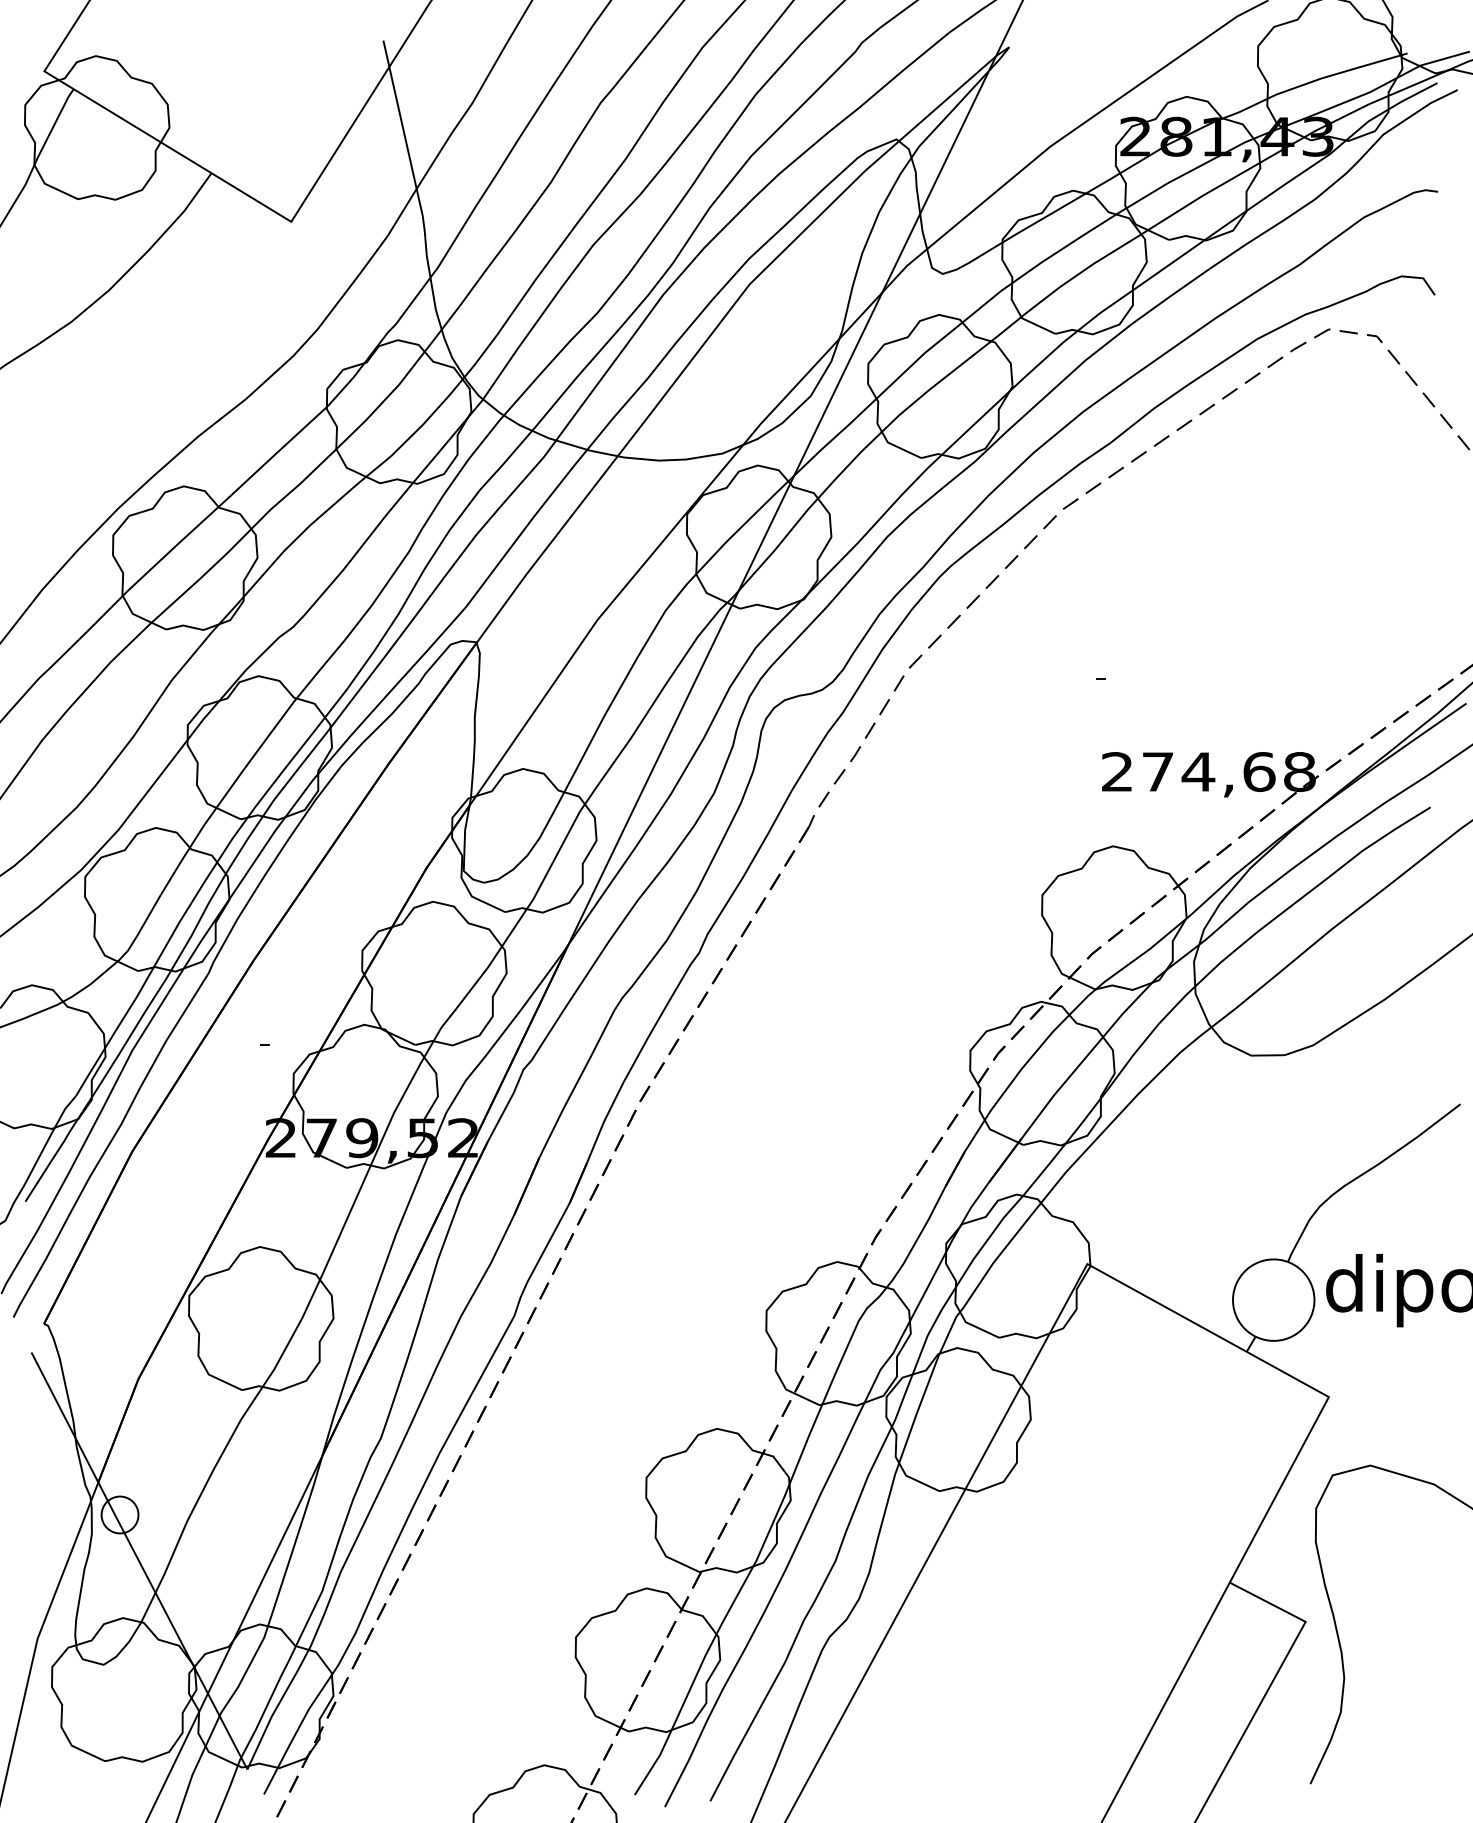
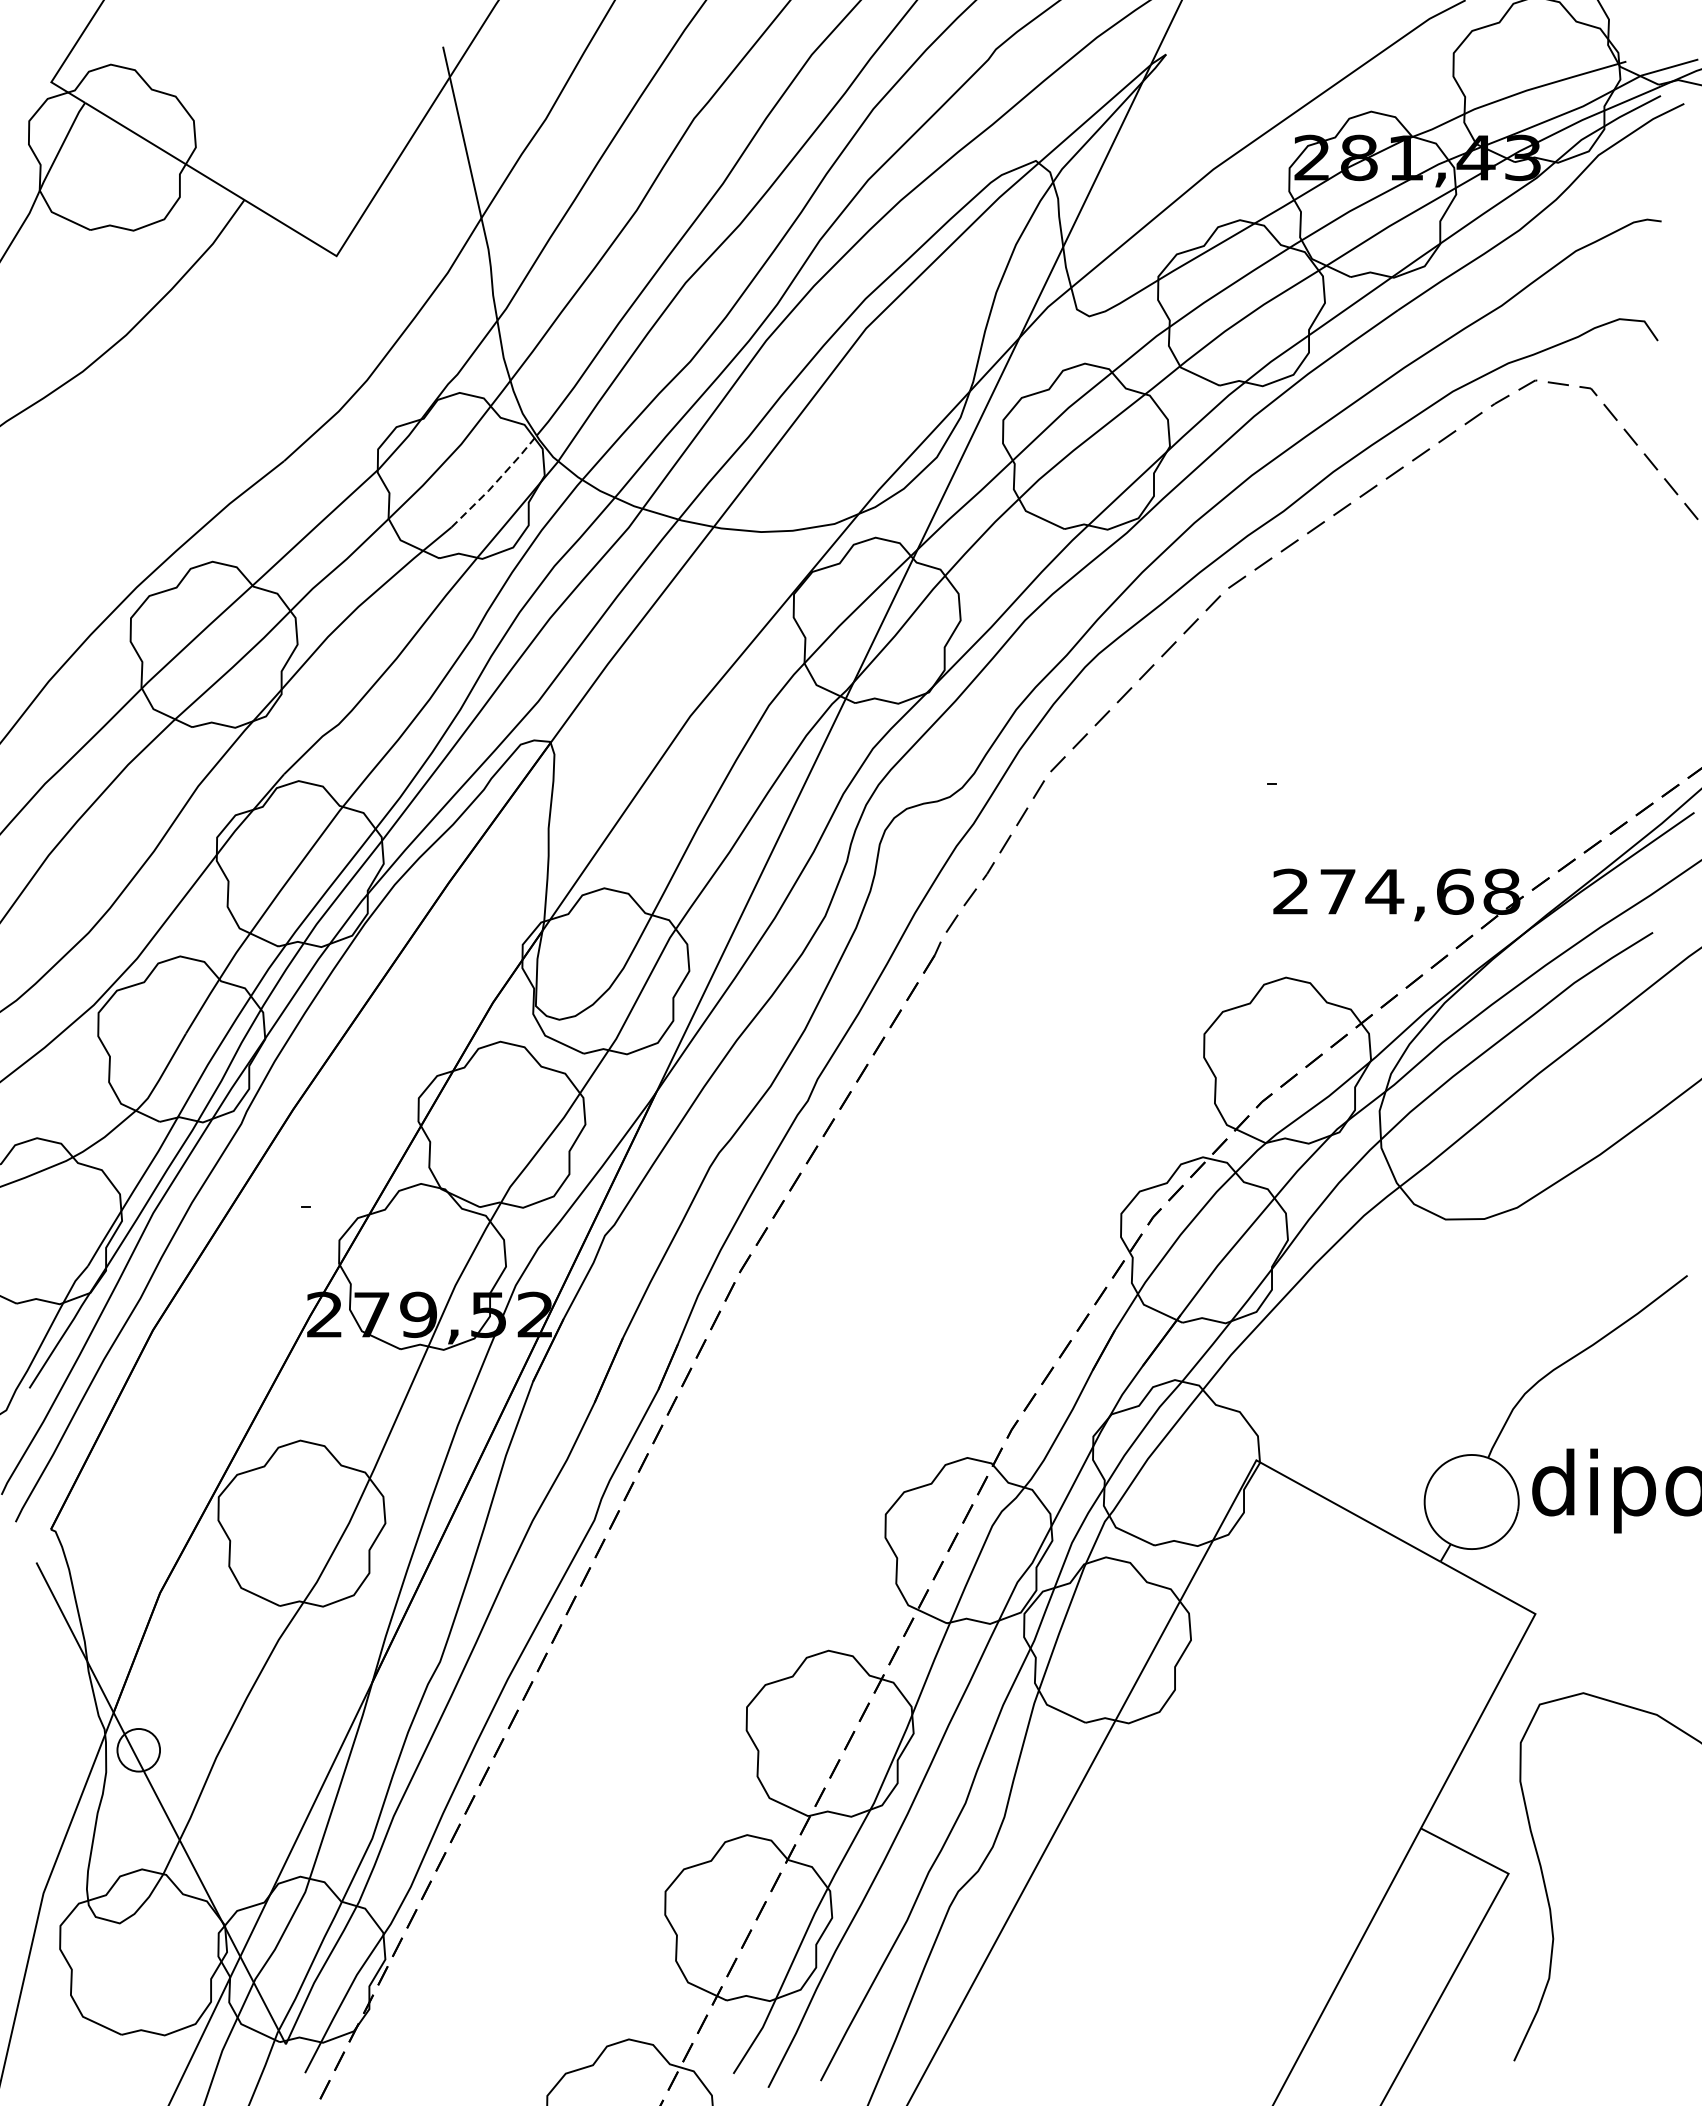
line: (429, 418) -> (496, 483), solid -> dashed

